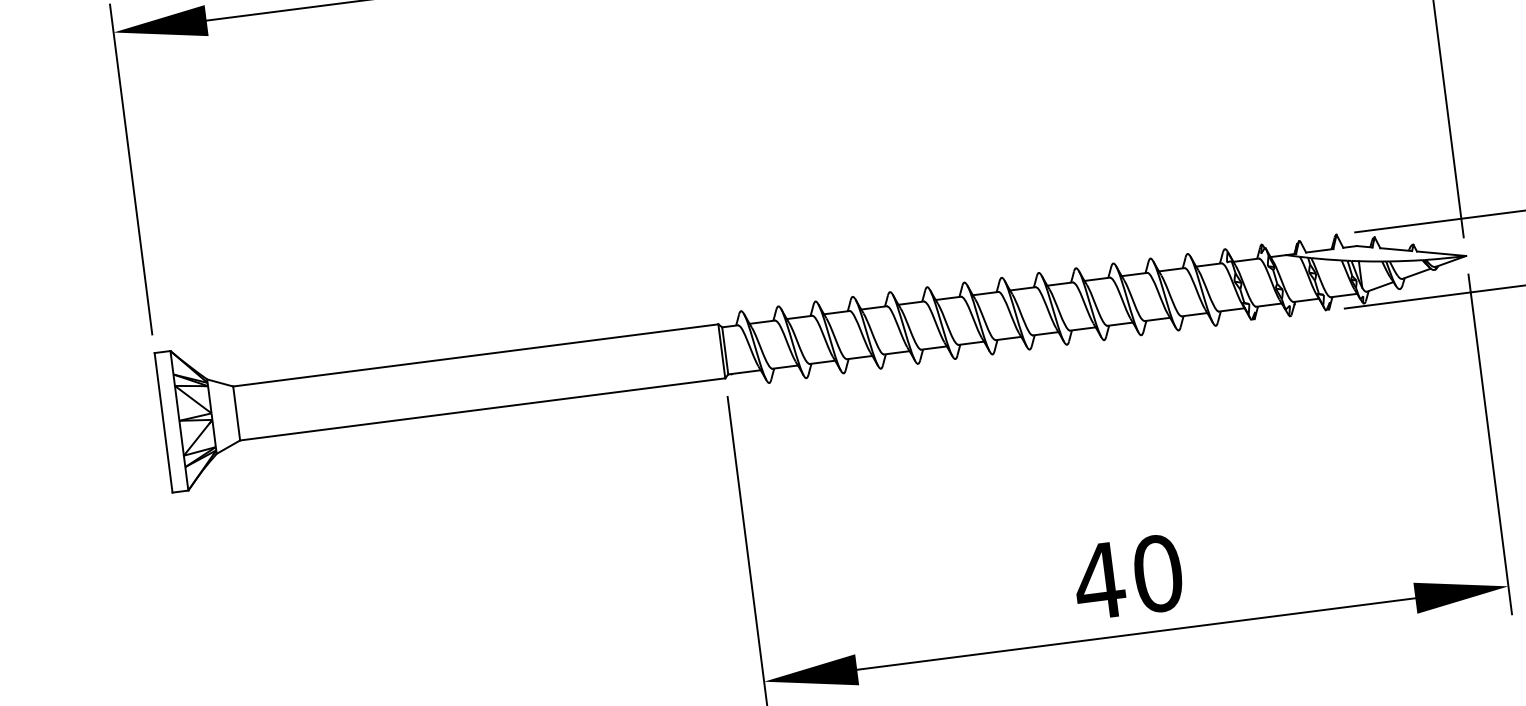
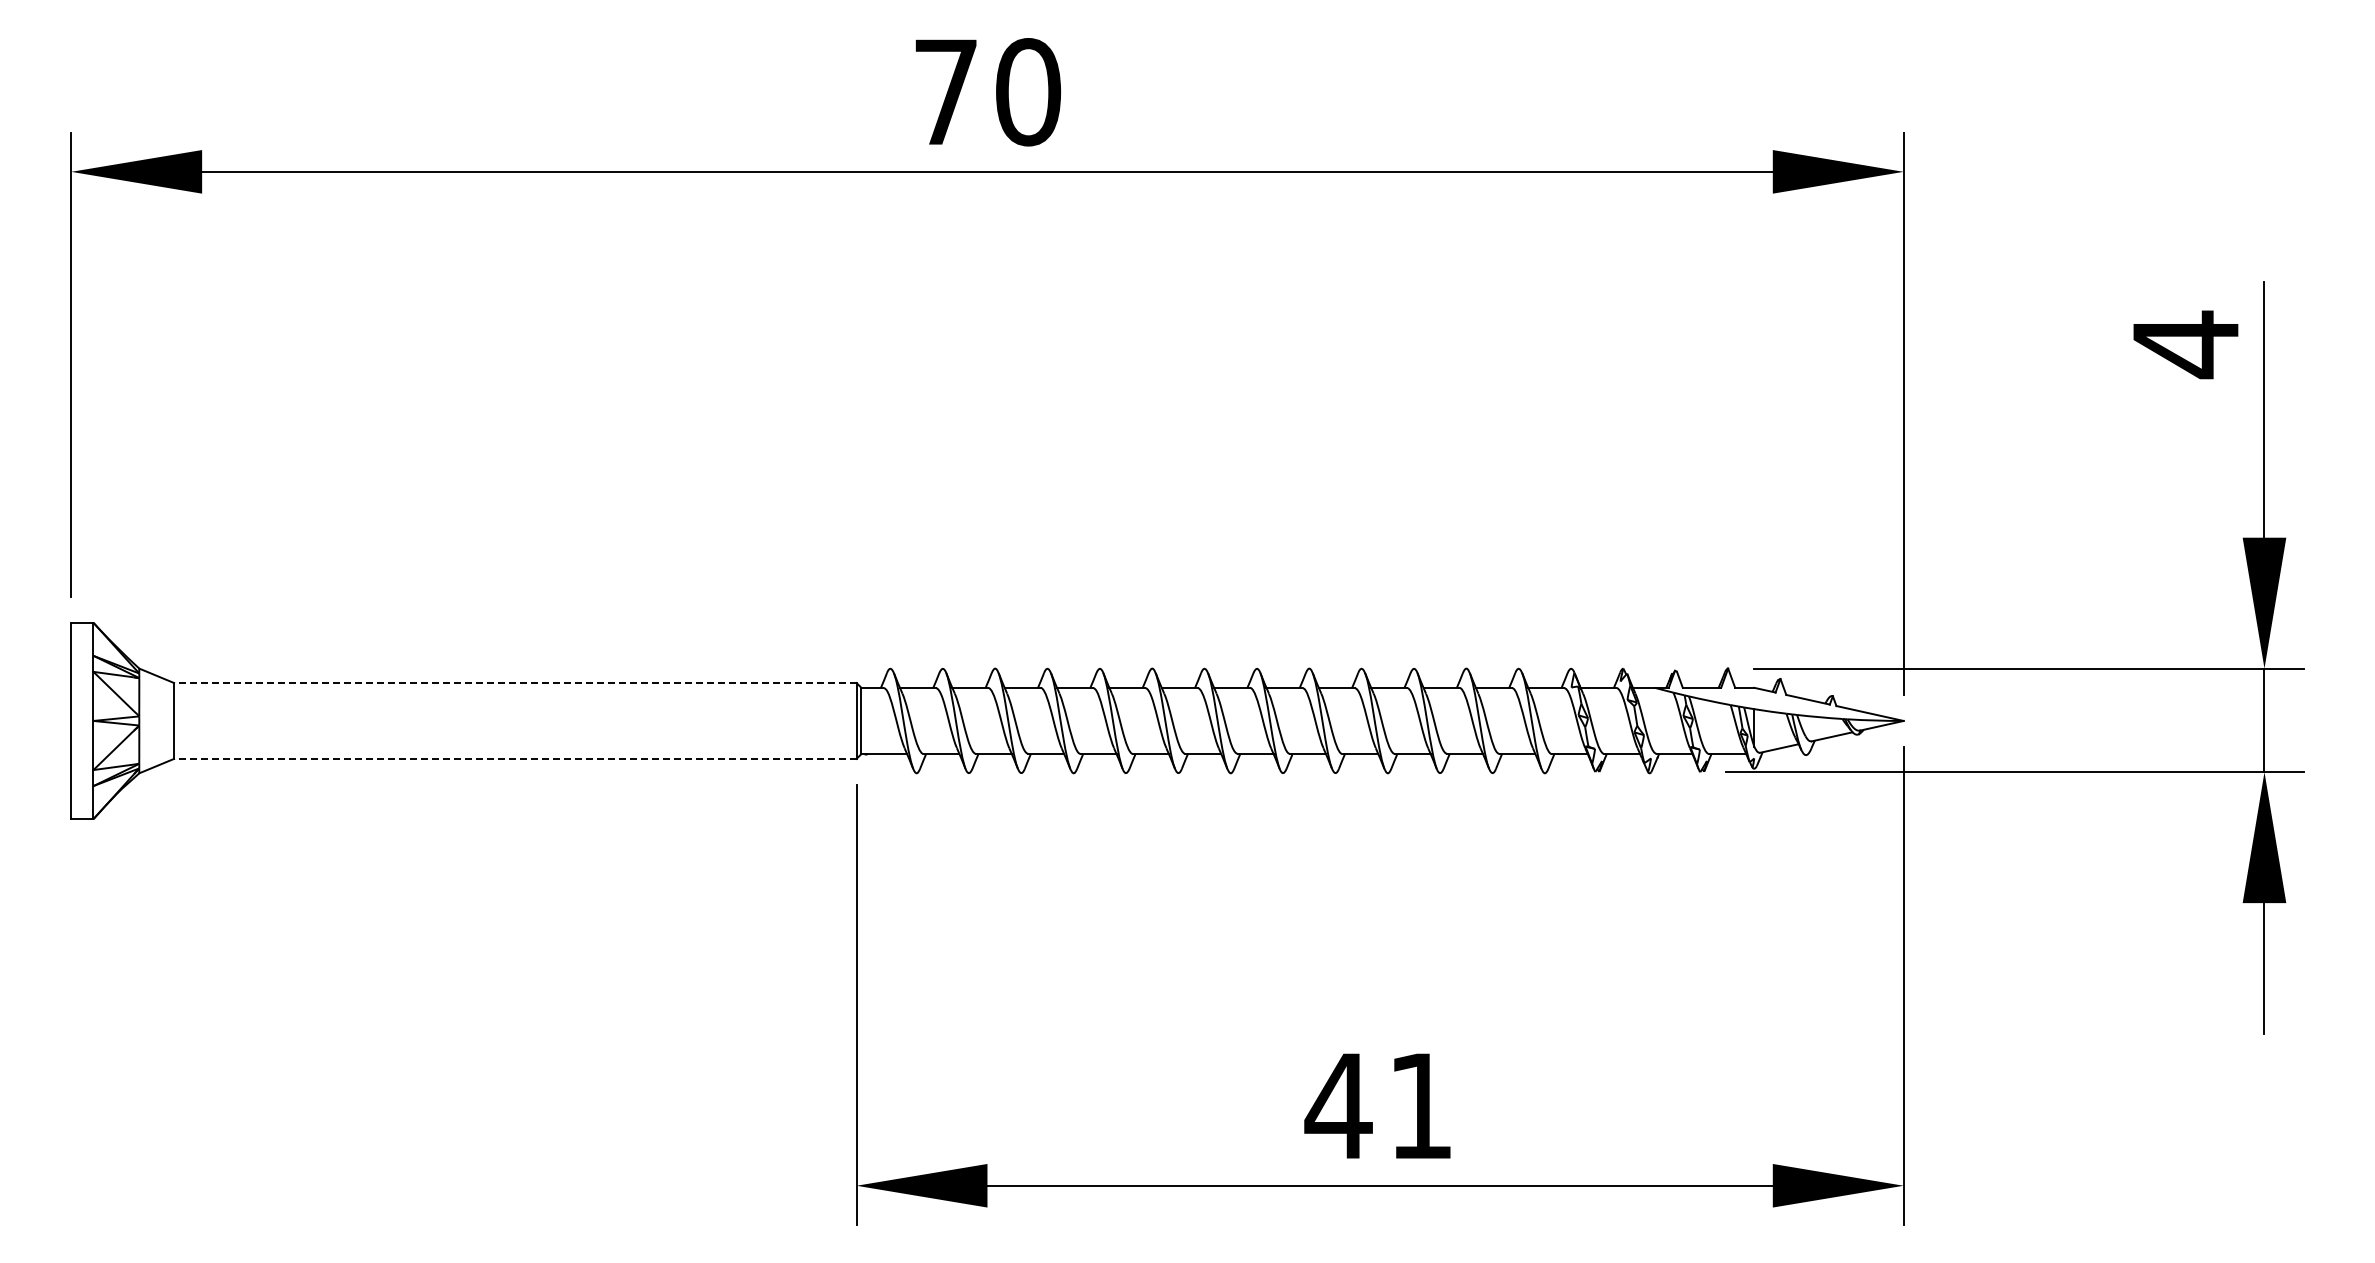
line: (475, 355) -> (514, 683), solid -> dashed
line: (482, 409) -> (514, 758), solid -> dashed
text: (1157, 573) -> (1420, 1105), 40 -> 41

